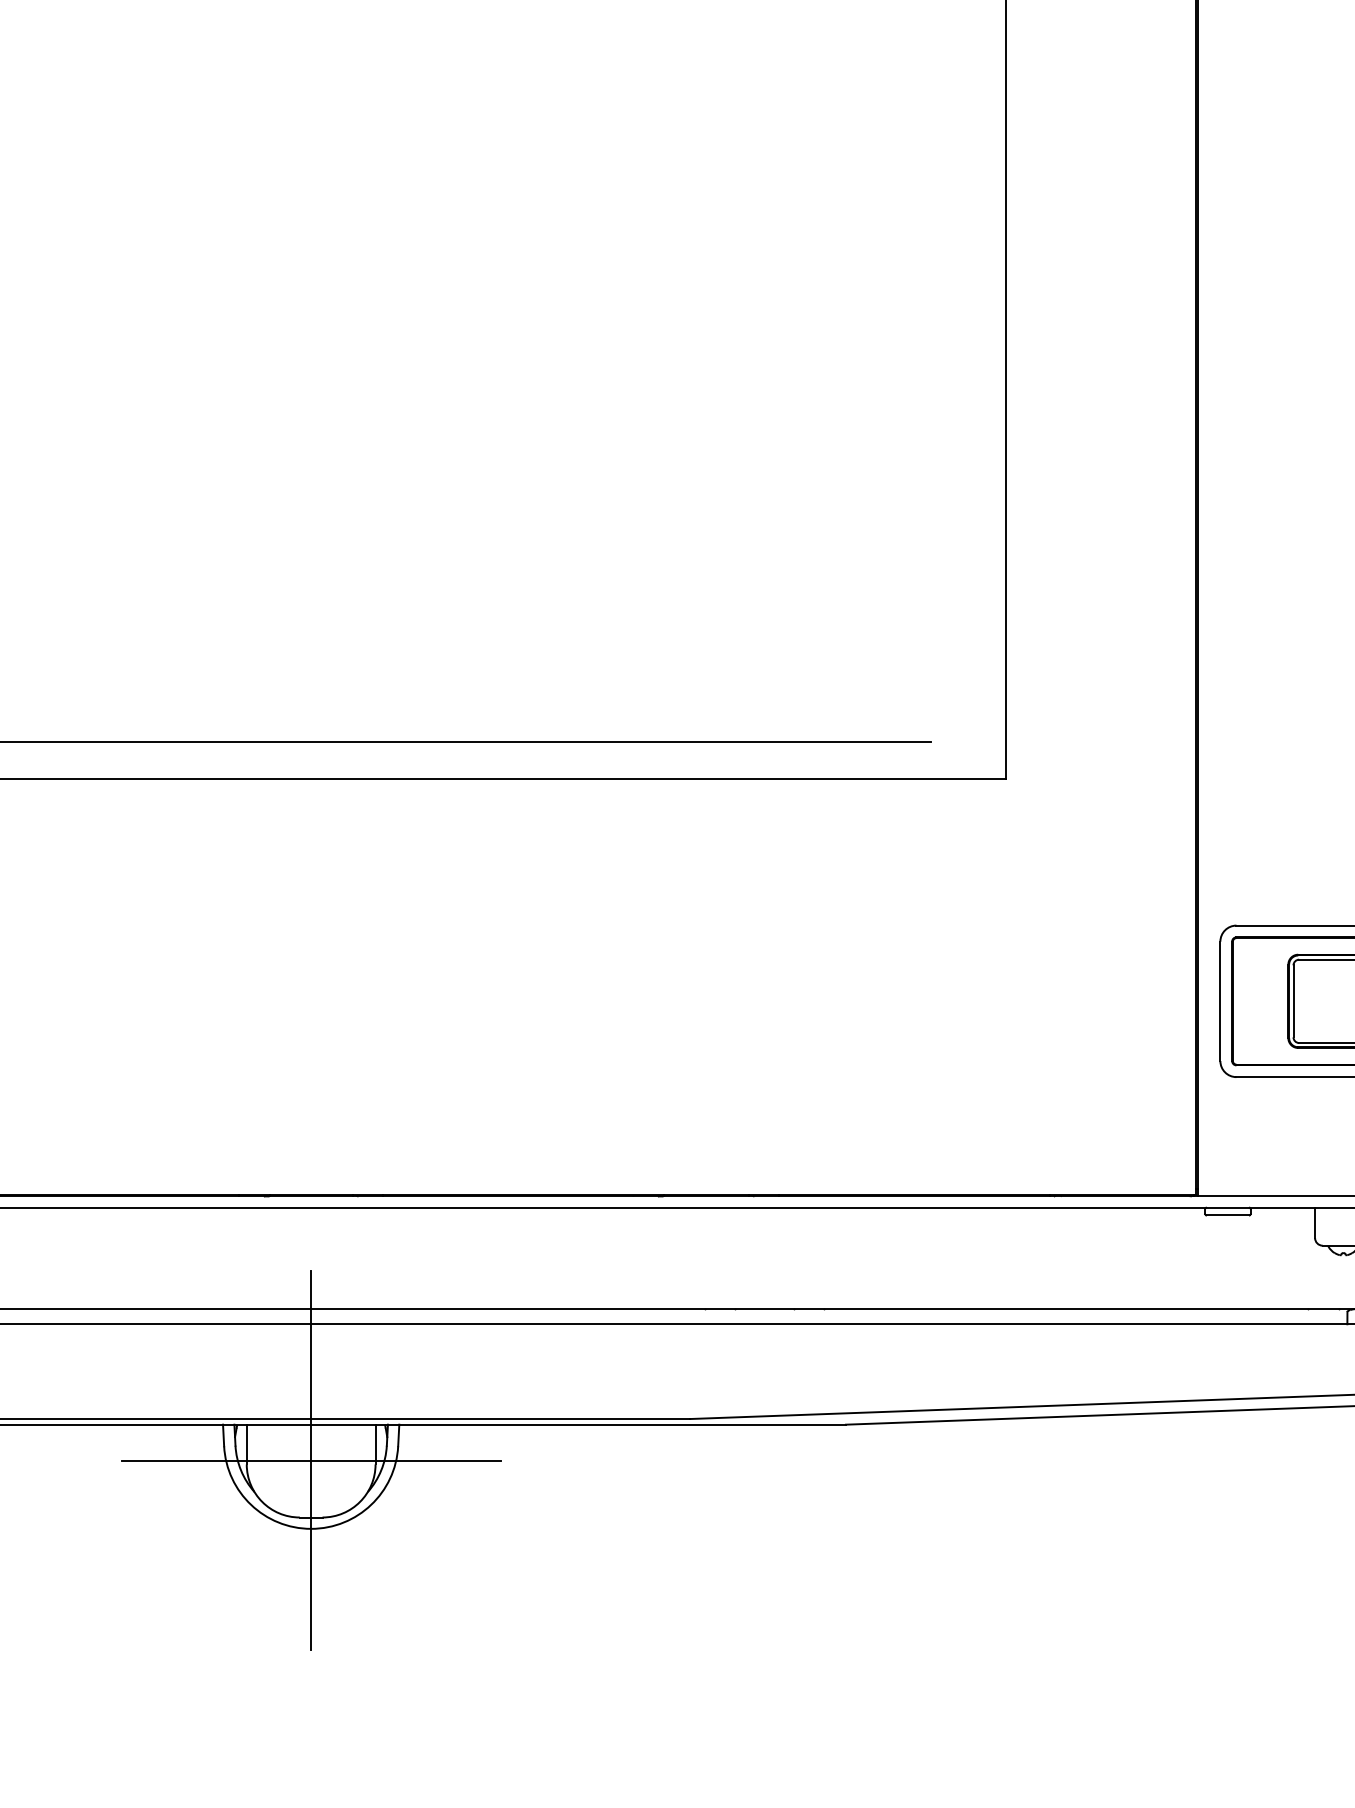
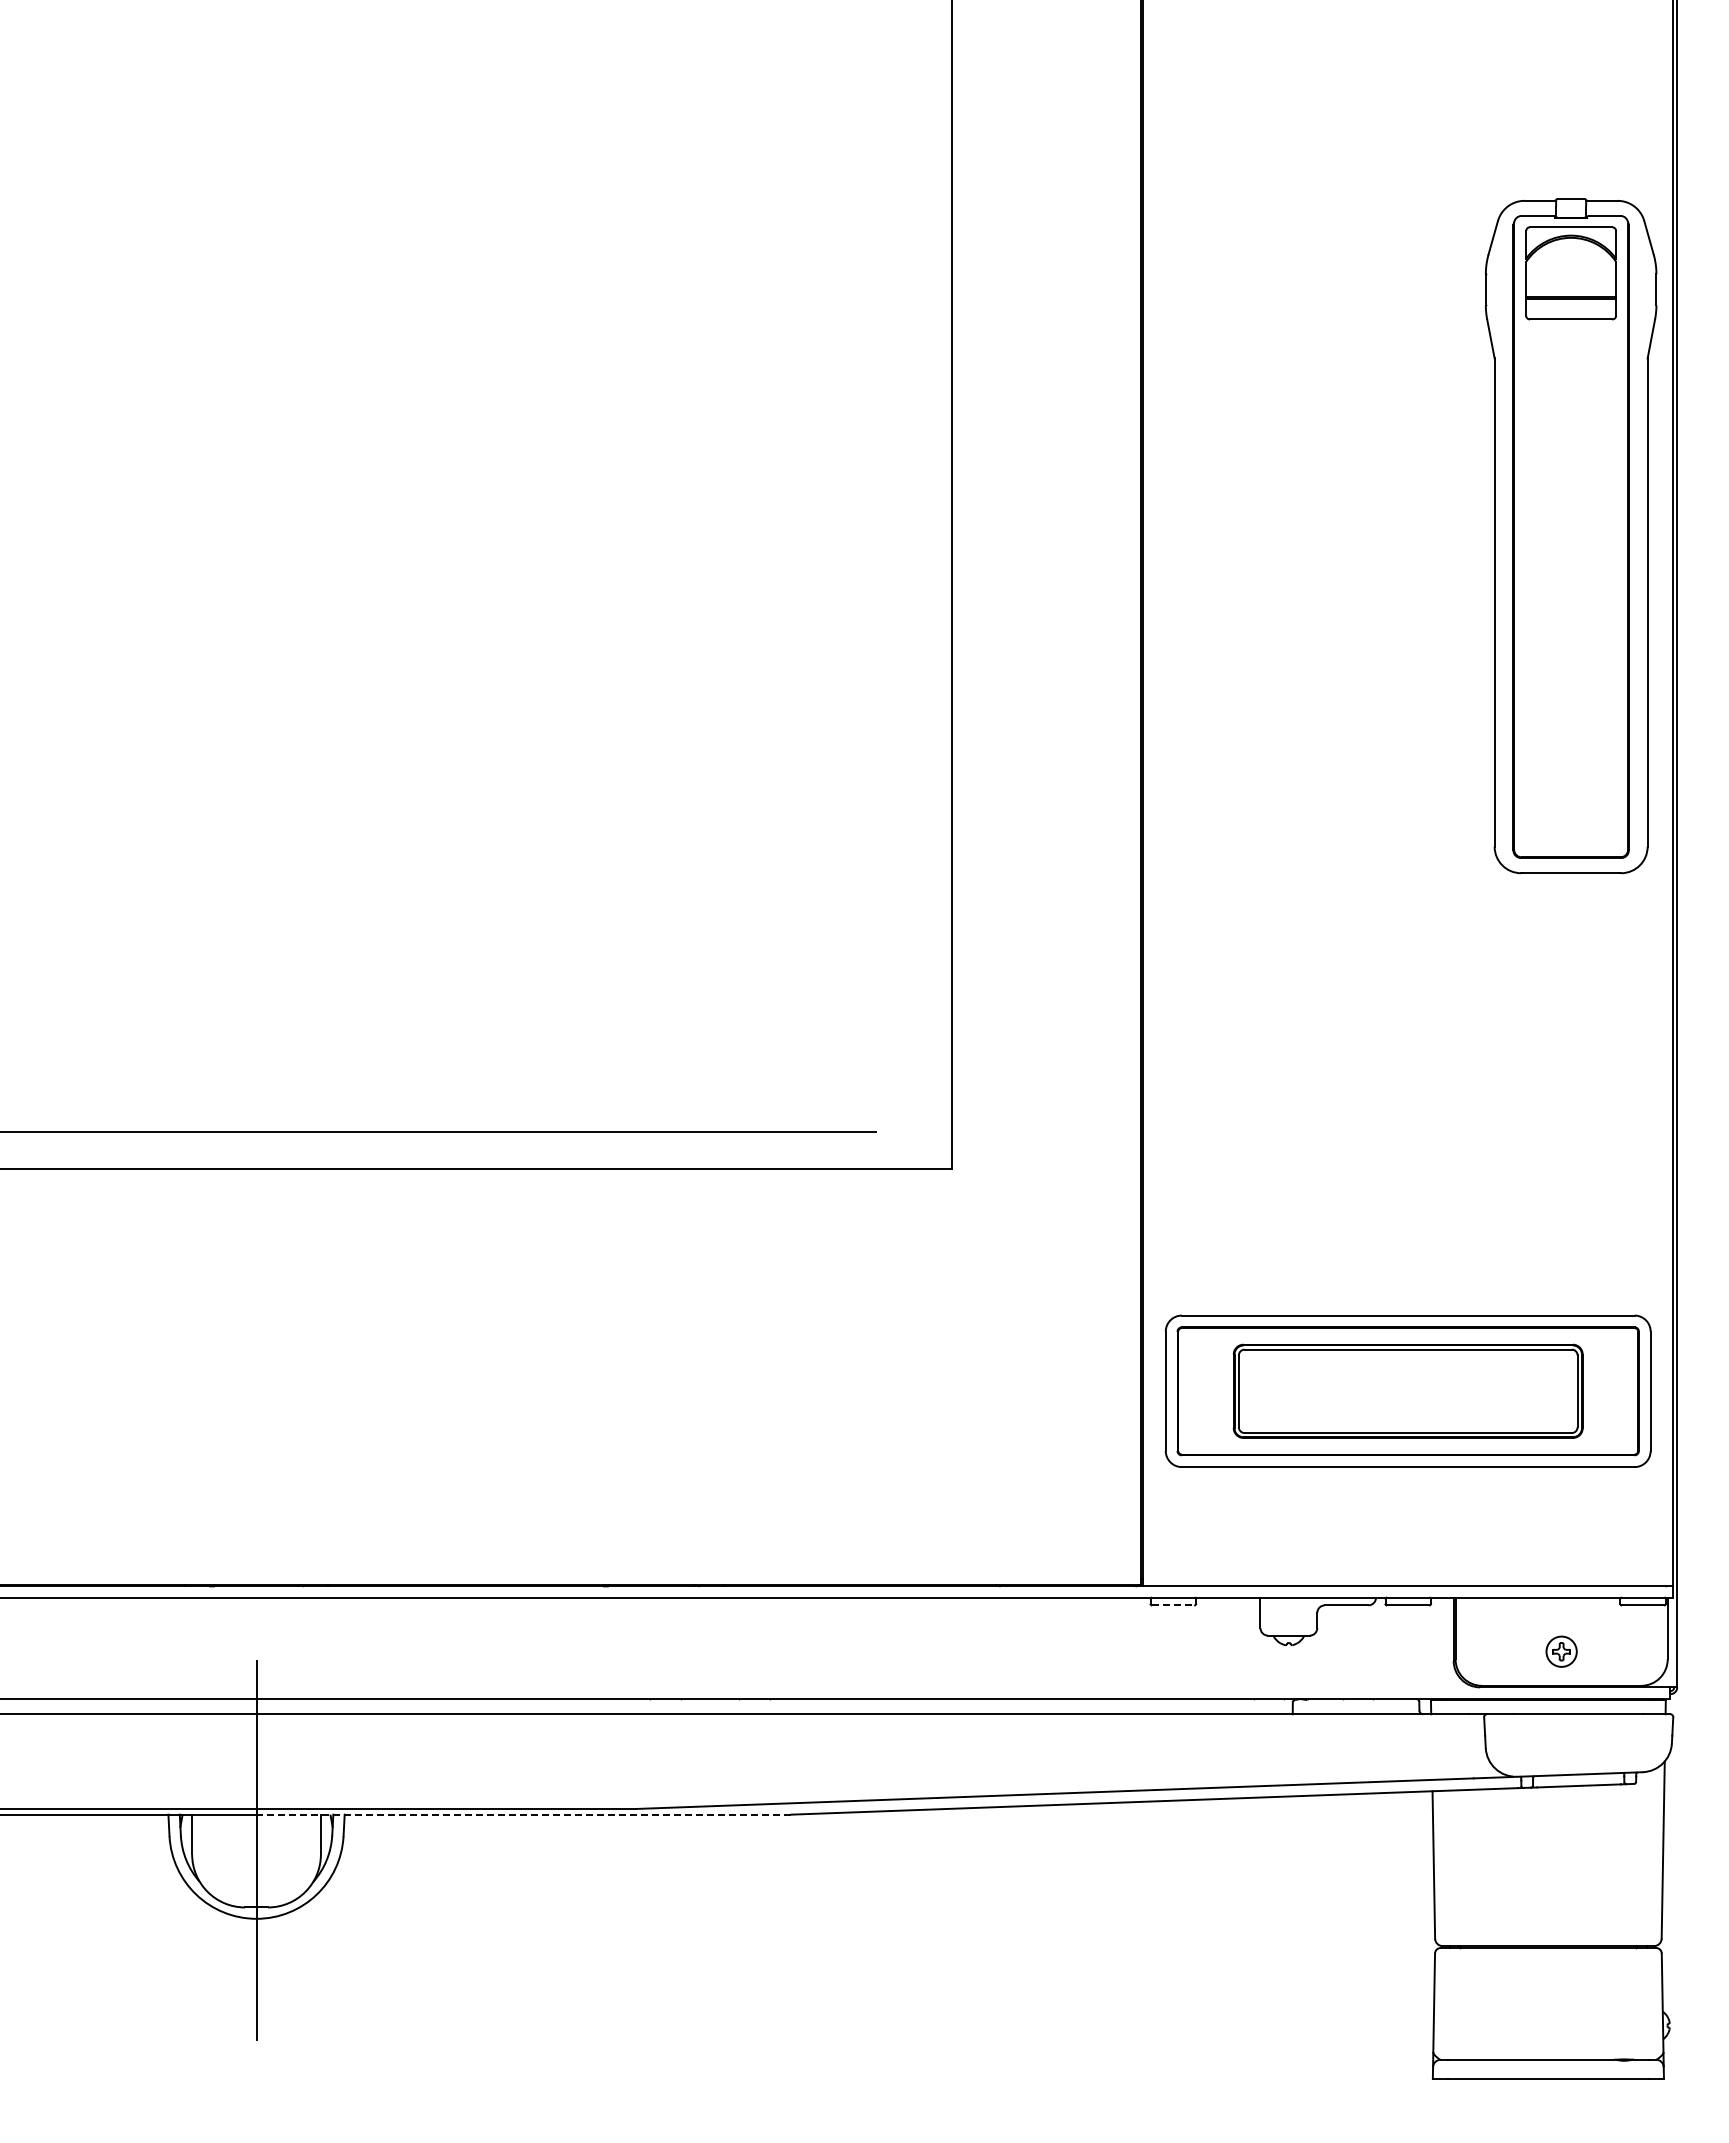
line: (1228, 1215) -> (1173, 1605), solid -> dashed
line: (578, 1424) -> (523, 1814), solid -> dashed
line: (311, 1460) -> (256, 1850), removed

